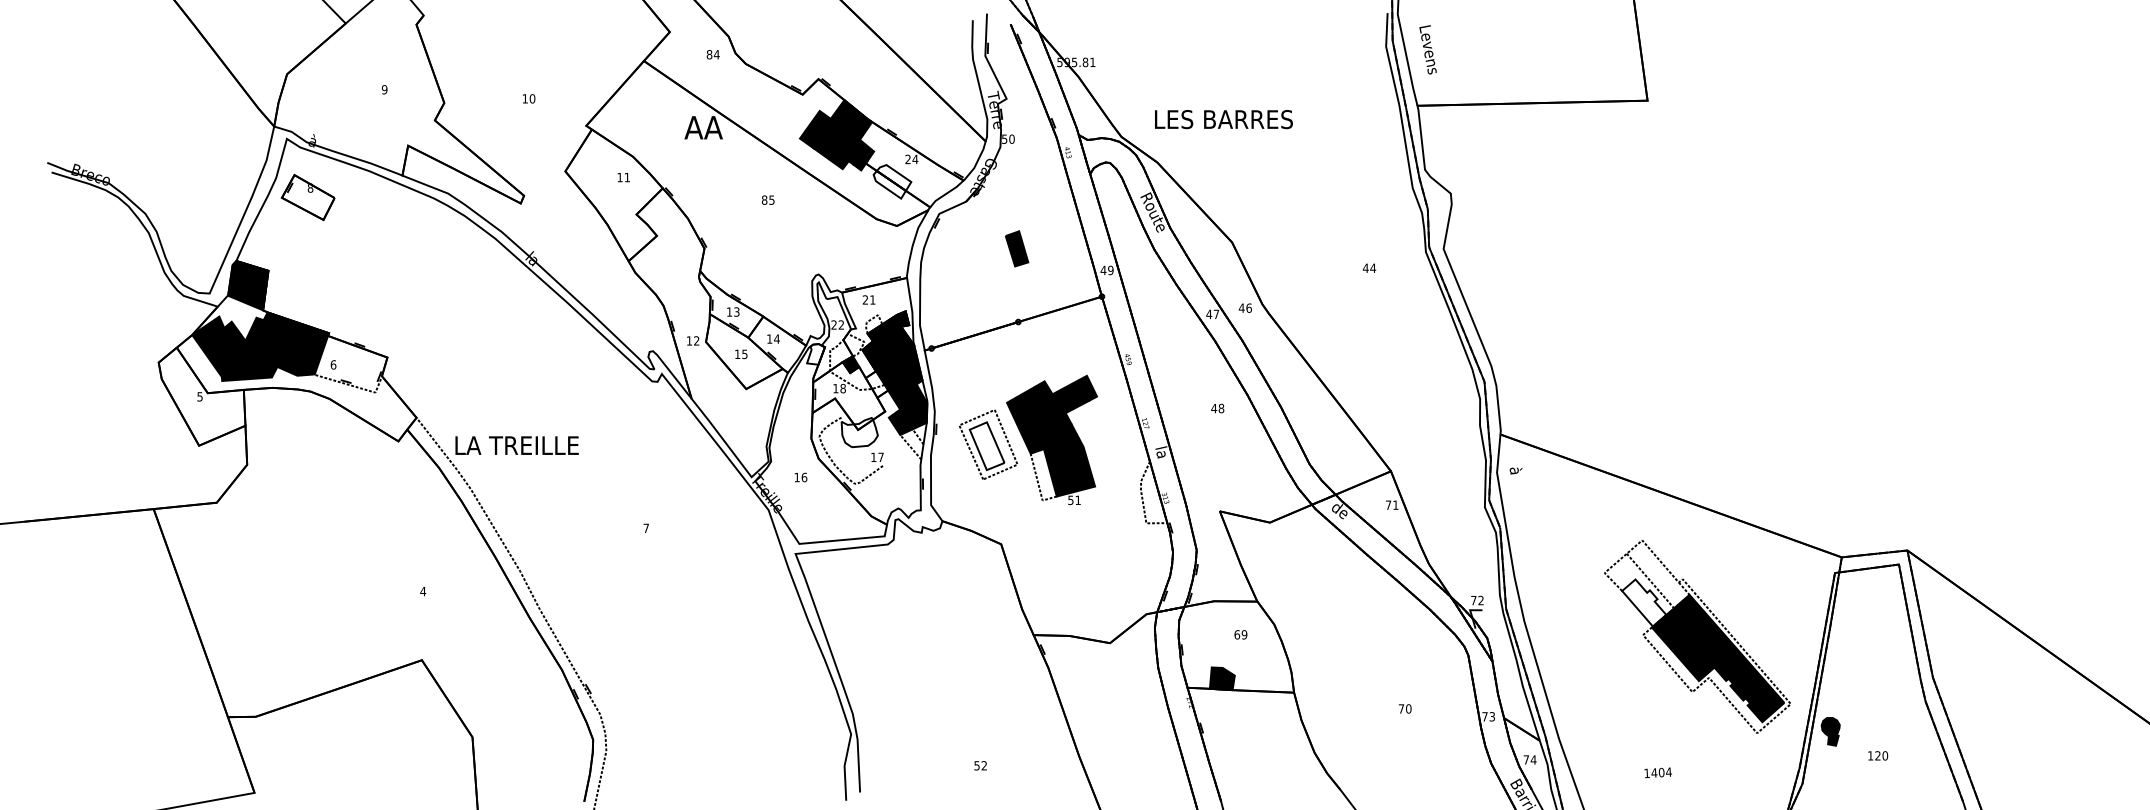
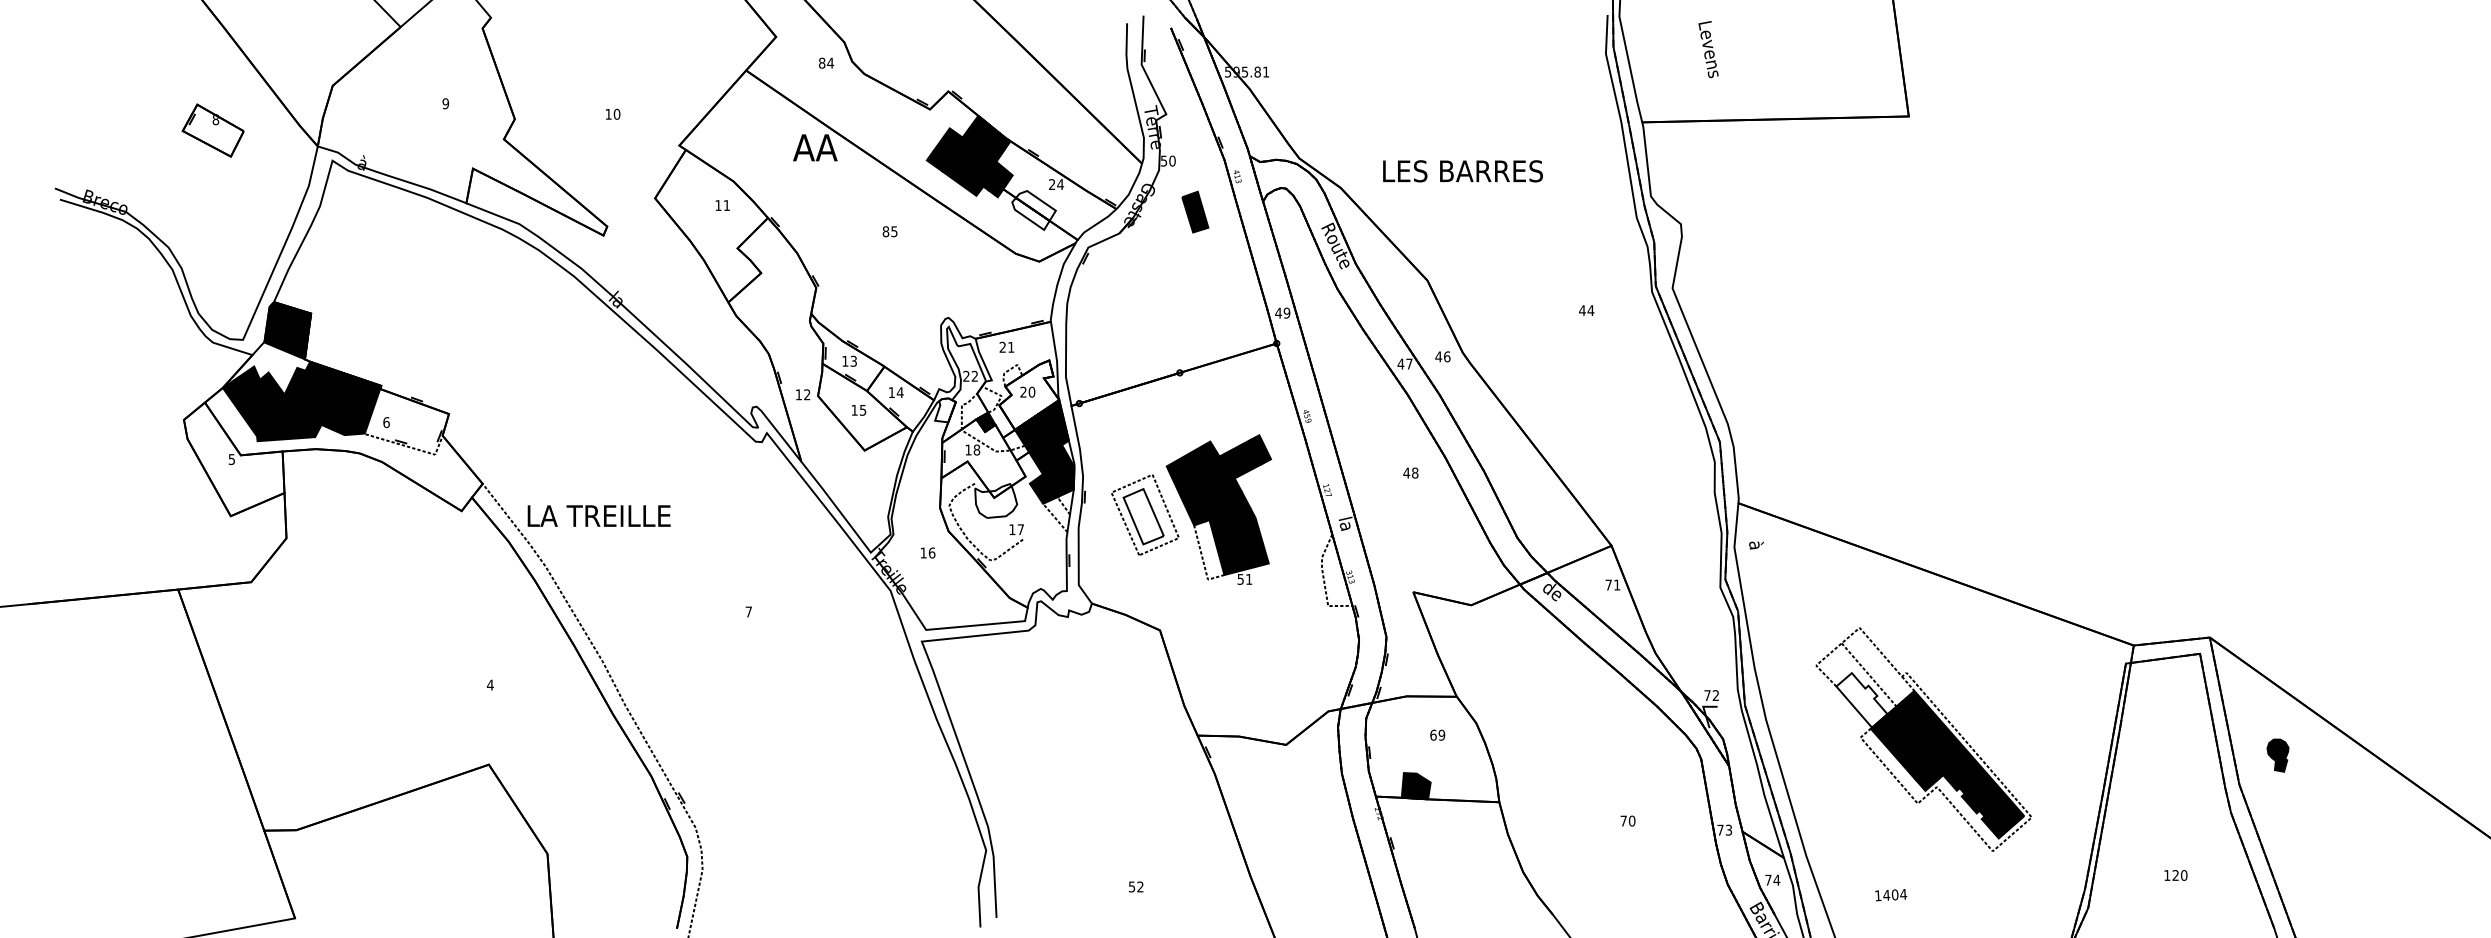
text: (1428, 49) -> (1708, 49), moved
text: (1223, 119) -> (1462, 171), moved
part: (307, 197) -> (212, 130), moved
part: (1017, 248) -> (1195, 211), moved
fill: (888, 340) -> (1029, 394), removed
part: (1697, 636) -> (1923, 739), moved
part: (1830, 731) -> (2277, 755), moved
text: (1658, 773) -> (1891, 895), moved

